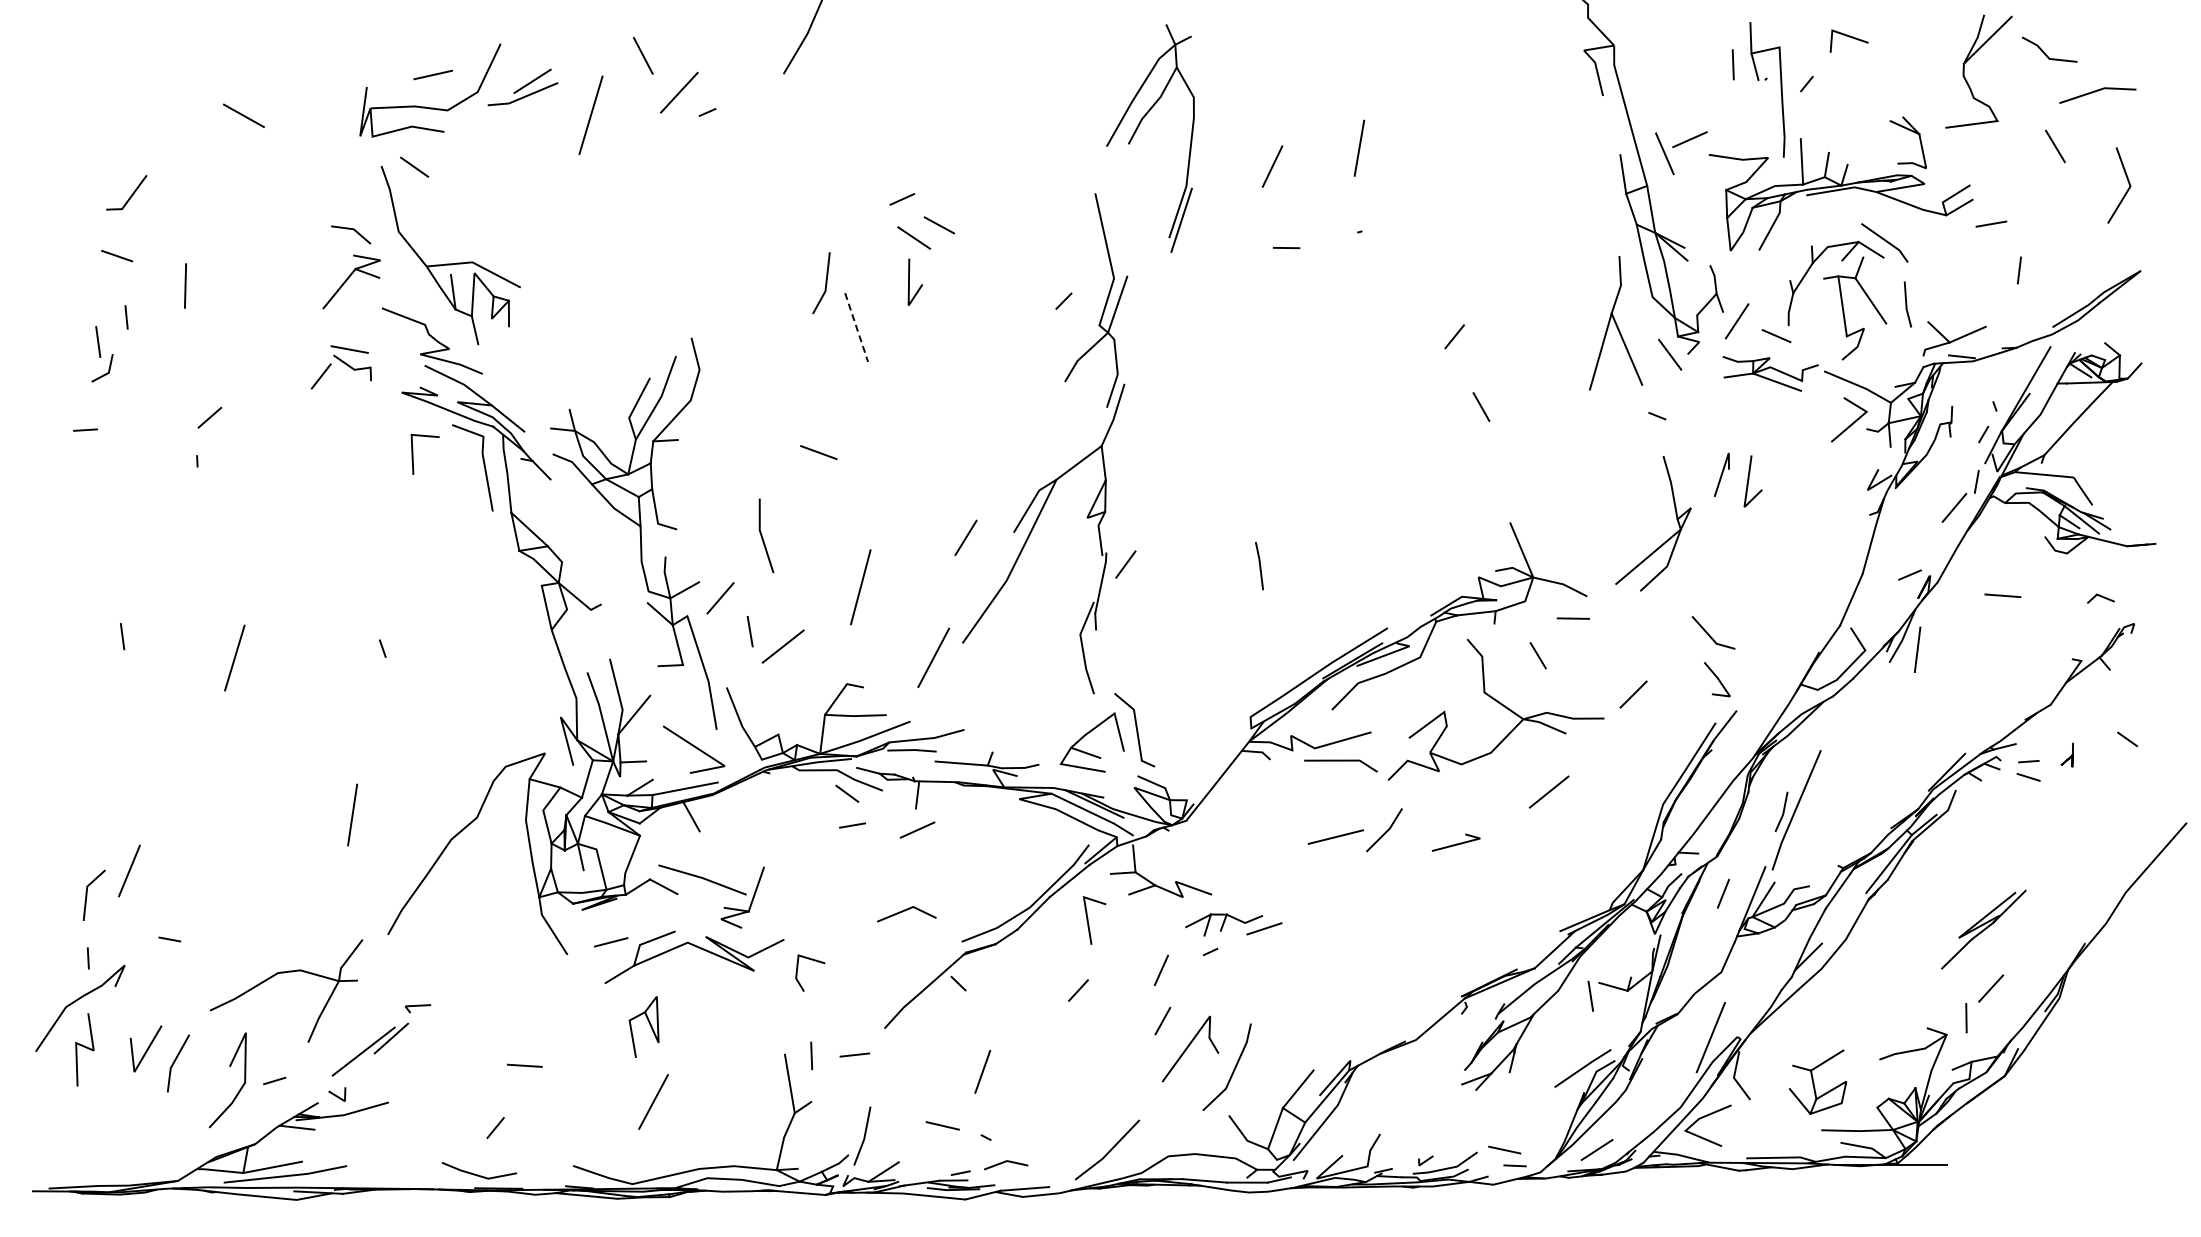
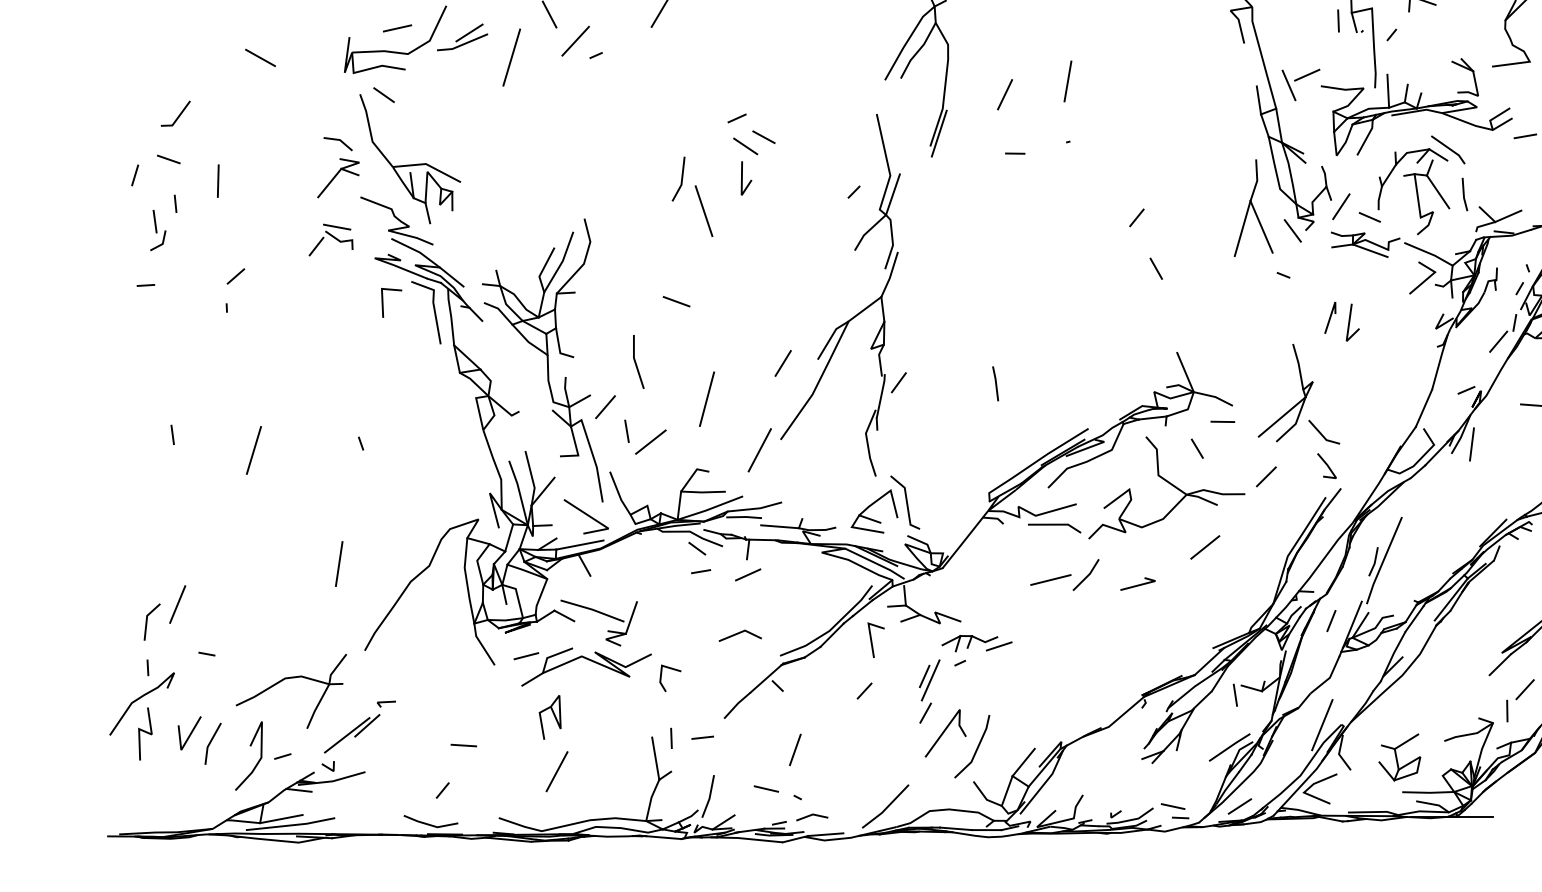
line: (70, 277) -> (135, 174), added
line: (856, 328) -> (703, 211), dashed -> solid
part: (1668, 538) -> (1296, 403), moved
line: (1169, 975) -> (930, 680), added

